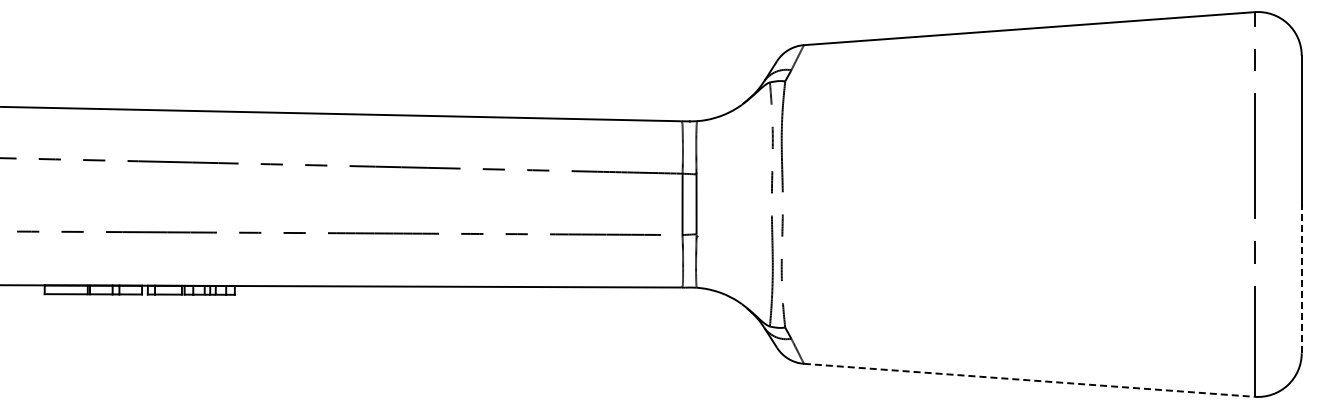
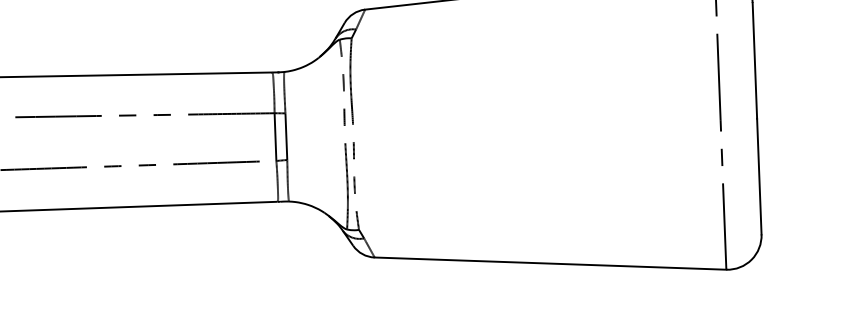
line: (1301, 278) -> (759, 176), dashed -> solid
line: (1029, 380) -> (550, 263), dashed -> solid

